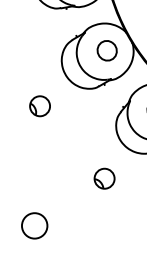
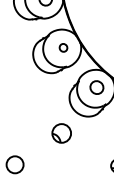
part: (107, 50) -> (63, 47), size x0.6
part: (39, 105) -> (18, 84), removed
part: (104, 177) -> (61, 132), size x1.4

